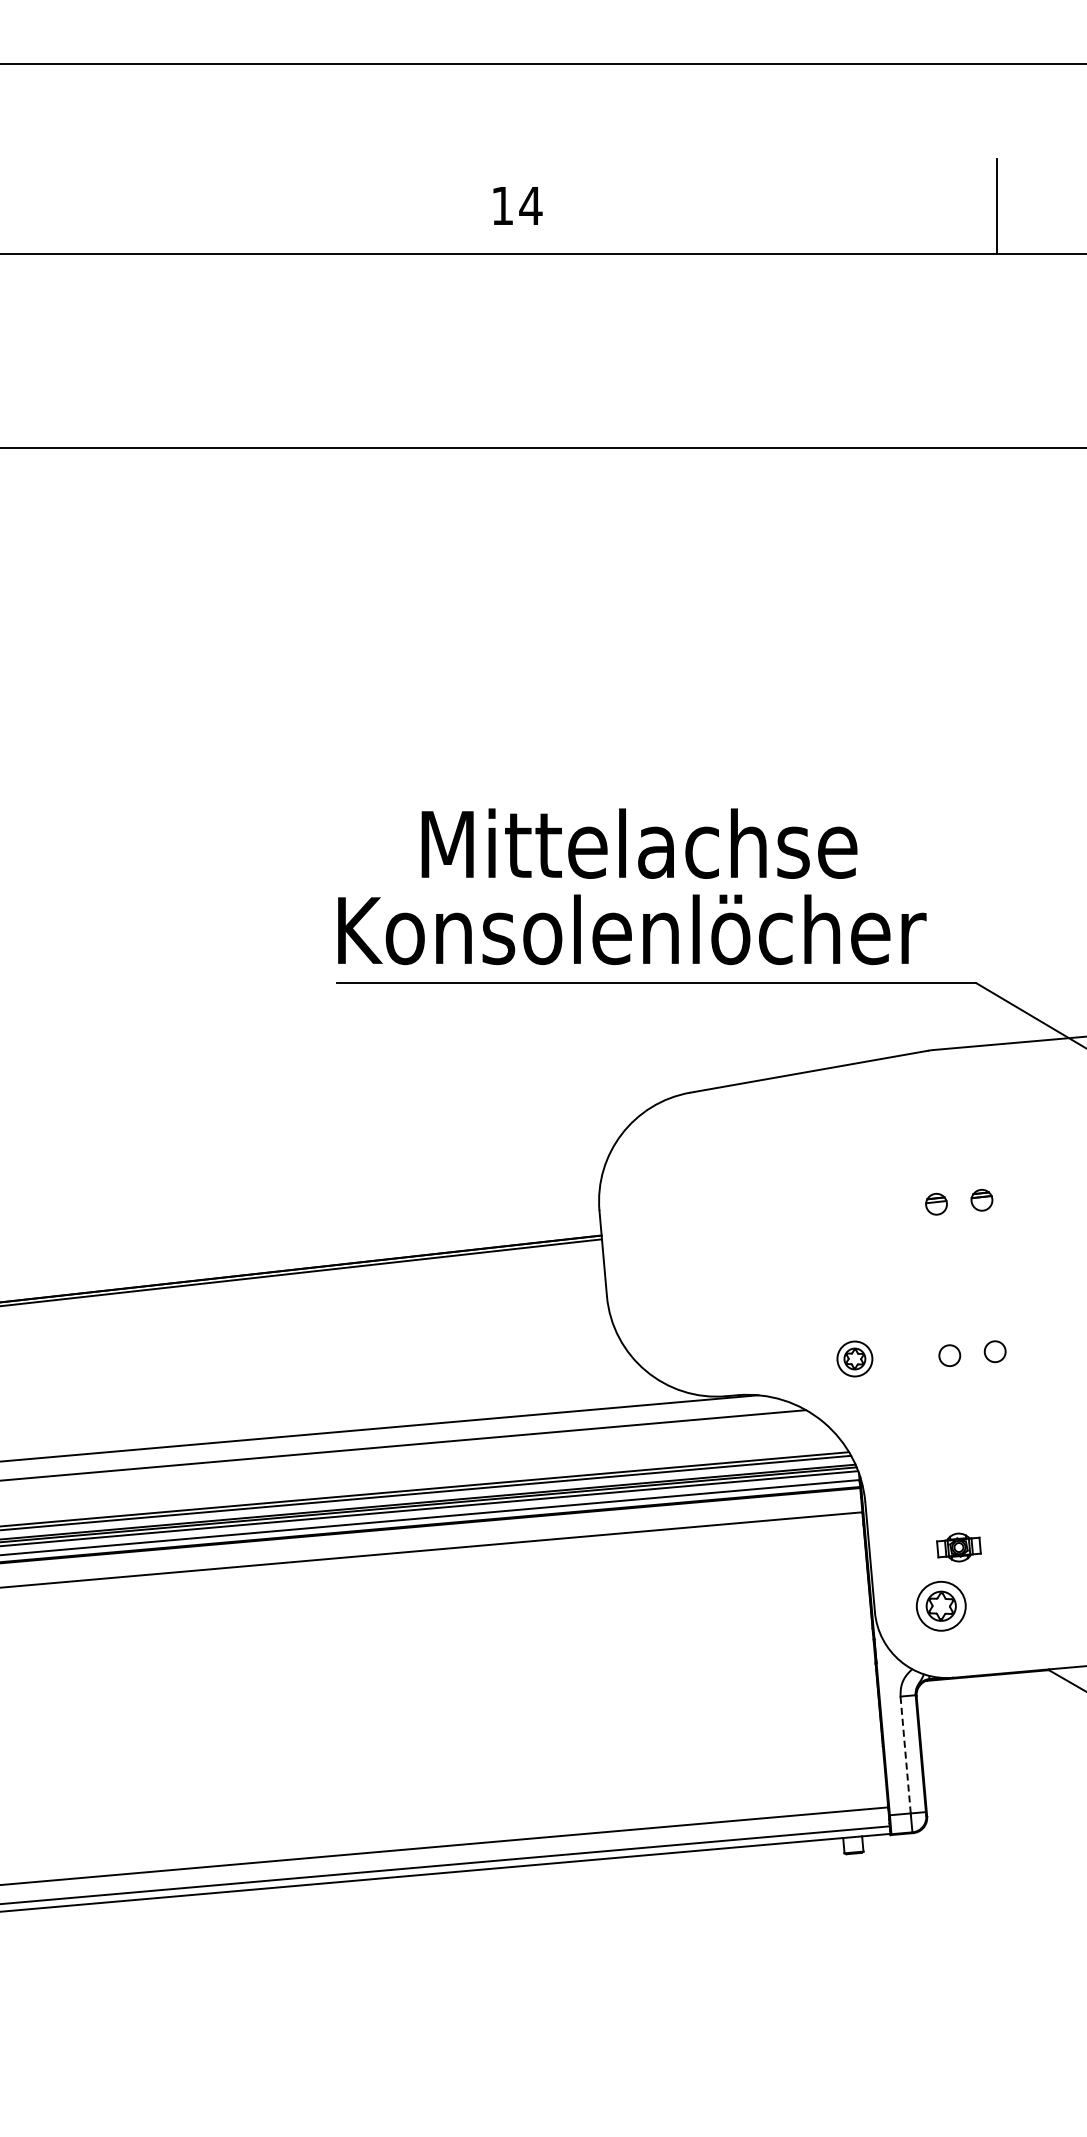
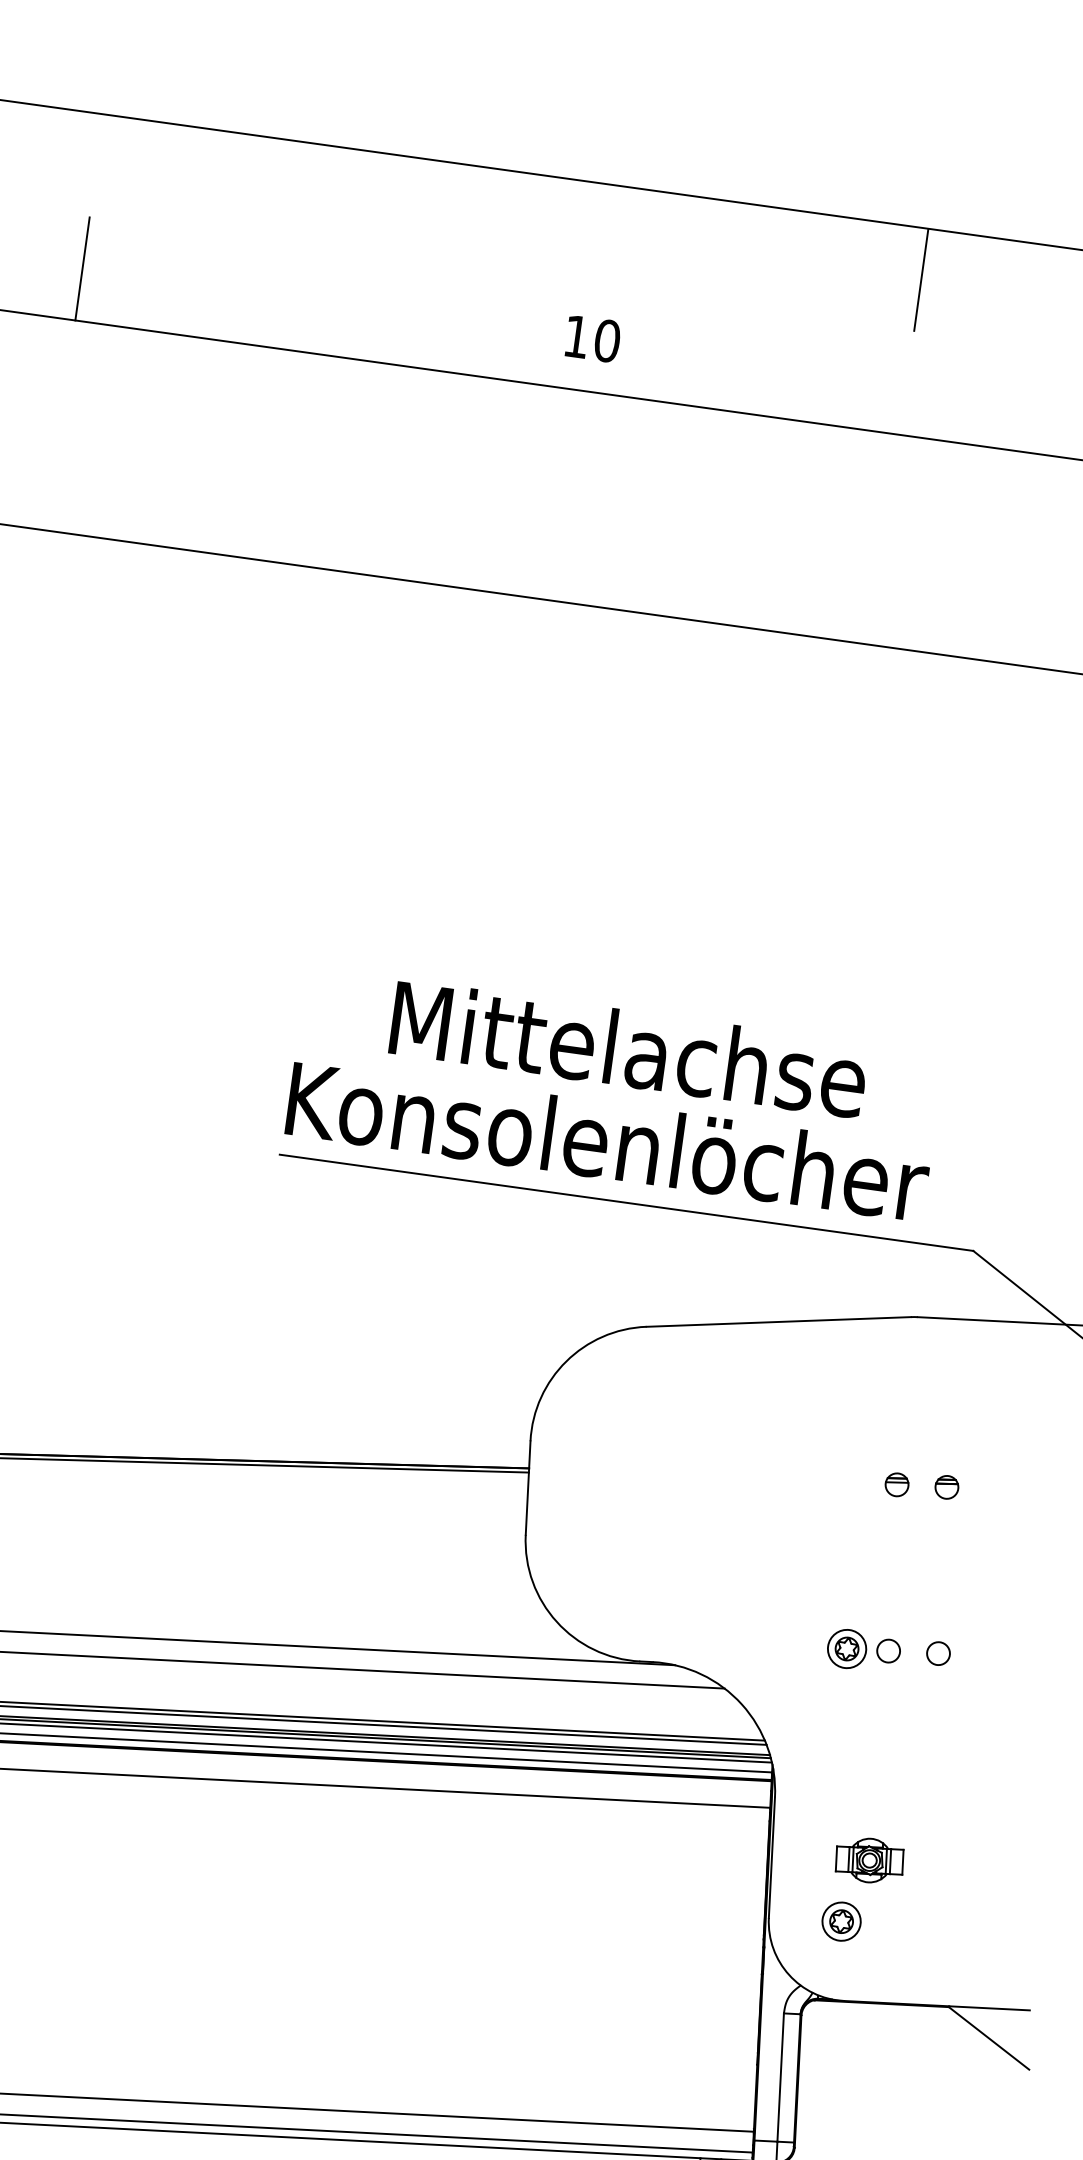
line: (807, 111) -> (921, 280), added
text: (530, 205) -> (606, 340), 14 -> 10
line: (47, 206) -> (82, 268), added
part: (854, 1358) -> (846, 1648), moved
part: (958, 1547) -> (869, 1860), size x1.43
part: (940, 1606) -> (840, 1921), size x0.71
line: (905, 1755) -> (780, 2078), dashed -> solid

